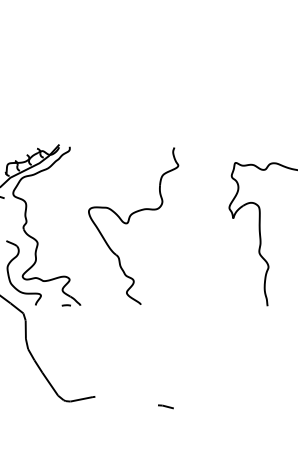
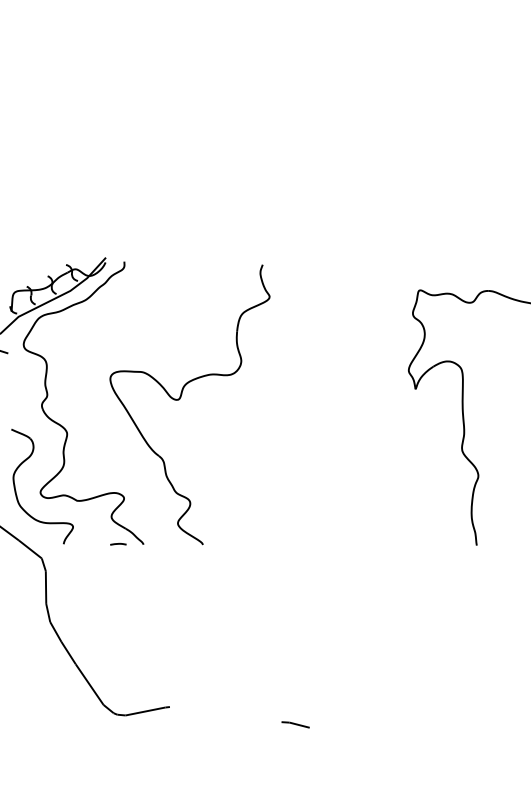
part: (133, 225) -> (189, 403), moved

